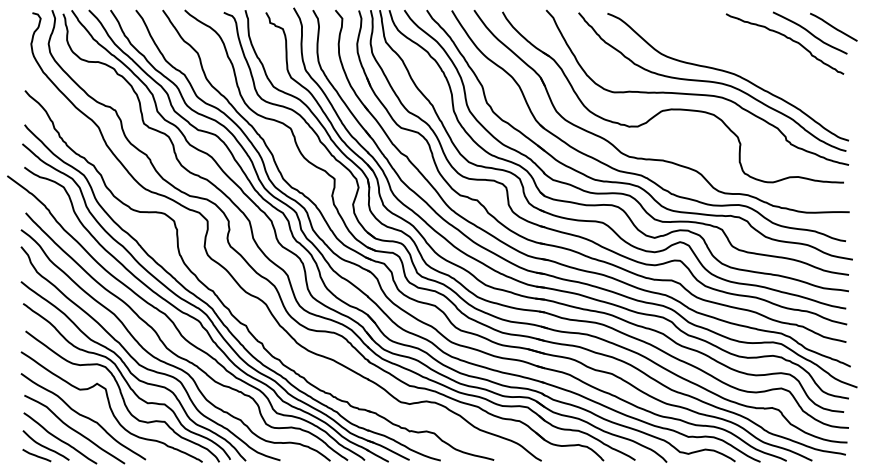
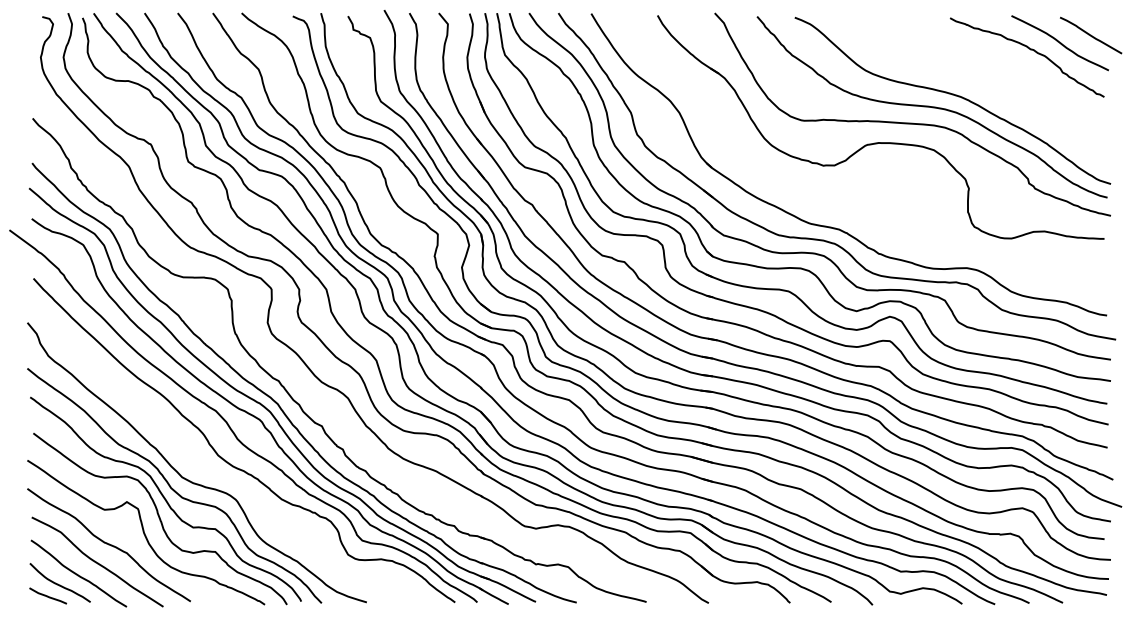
part: (661, 159) -> (865, 208), removed
curve: (167, 362) -> (218, 474), removed

